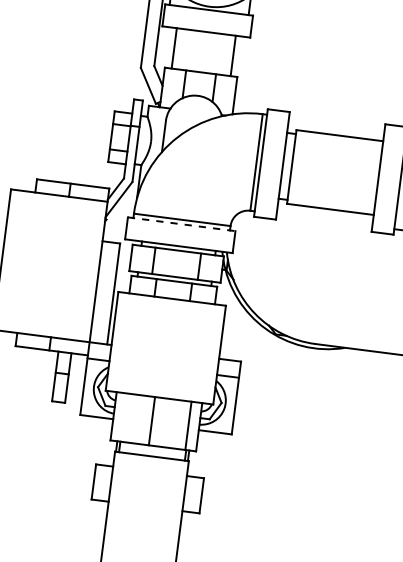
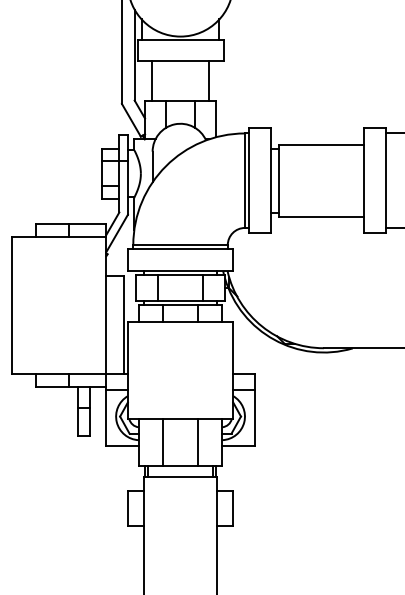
line: (181, 224) -> (180, 249), dashed -> solid
line: (152, 421) -> (163, 442), moved
line: (188, 425) -> (197, 442), moved

